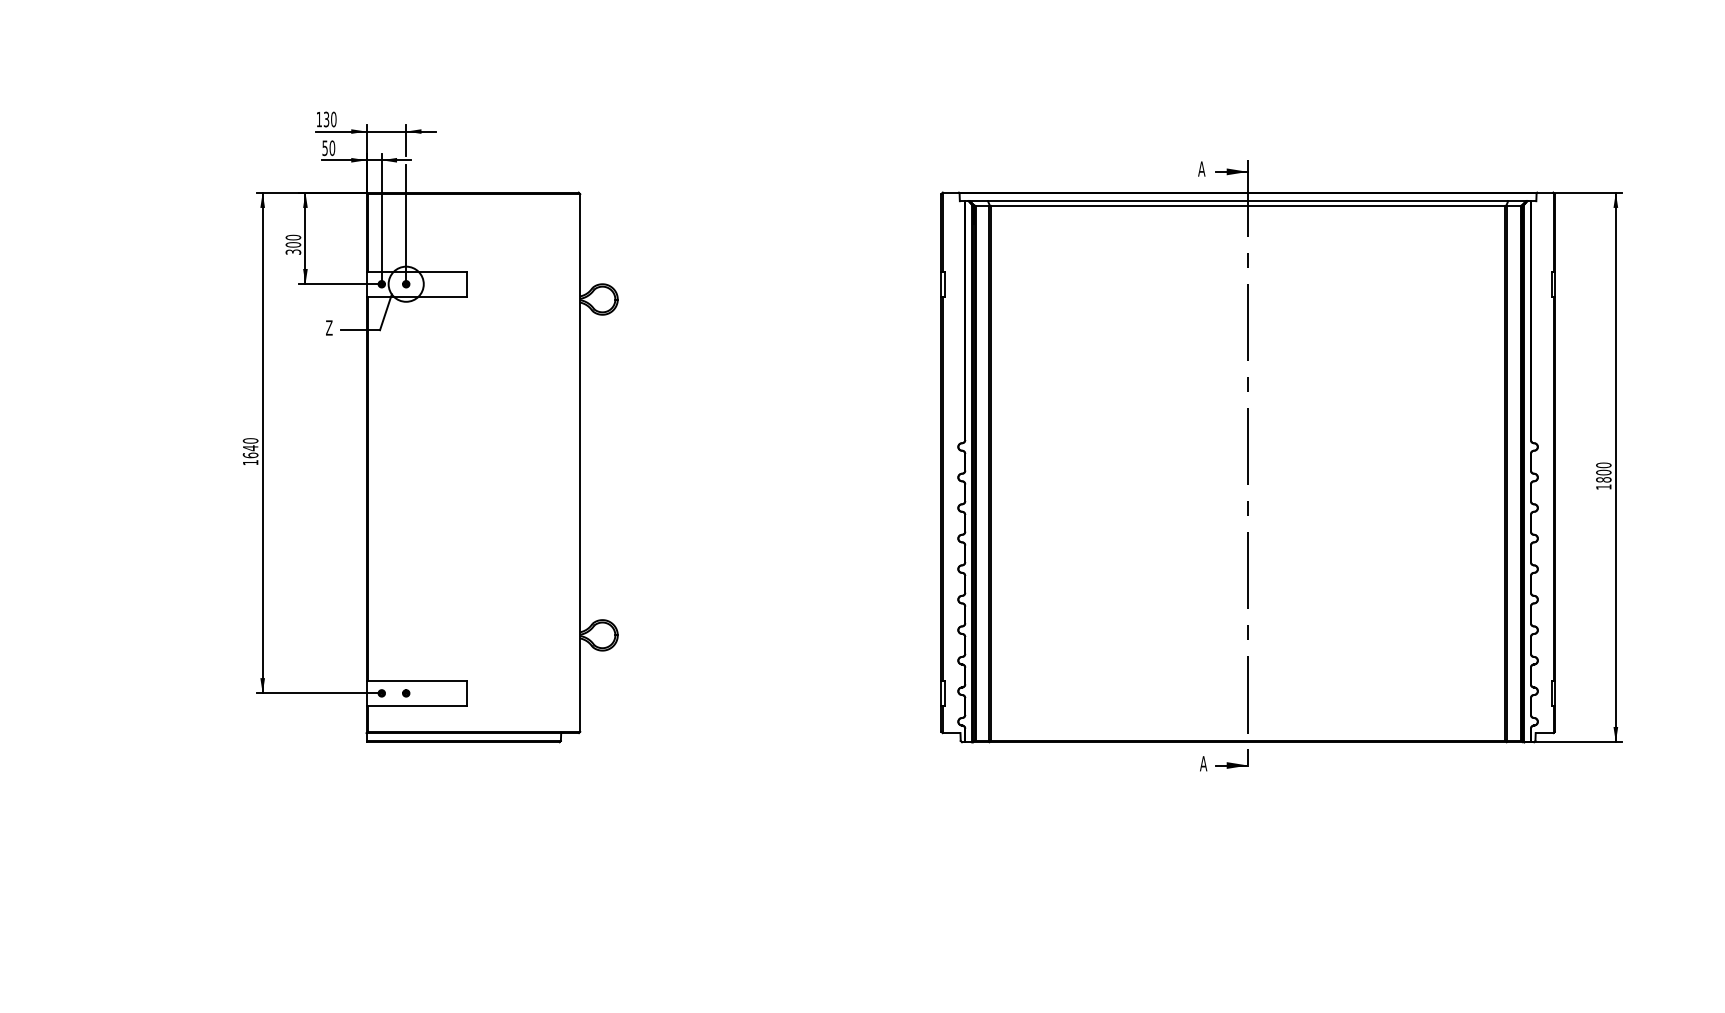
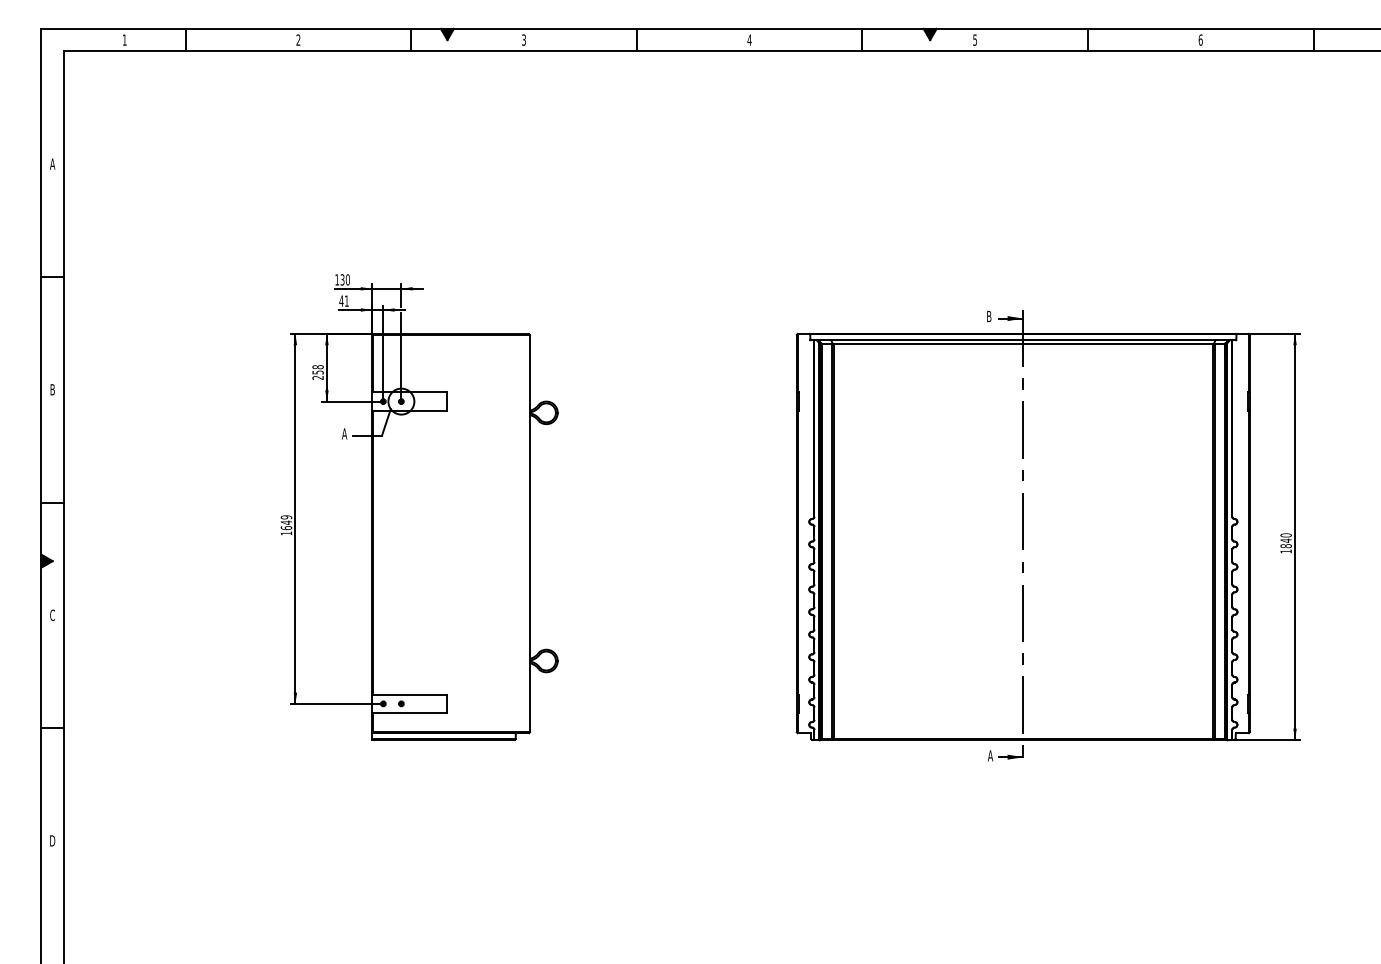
text: (327, 147) -> (343, 300), 50 -> 41
text: (1200, 169) -> (988, 316), A -> B
text: (292, 244) -> (317, 372), 300 -> 258
text: (329, 327) -> (344, 433), Z -> A
text: (250, 441) -> (286, 517), 1640 -> 1649
text: (1602, 472) -> (1285, 540), 1800 -> 1840

